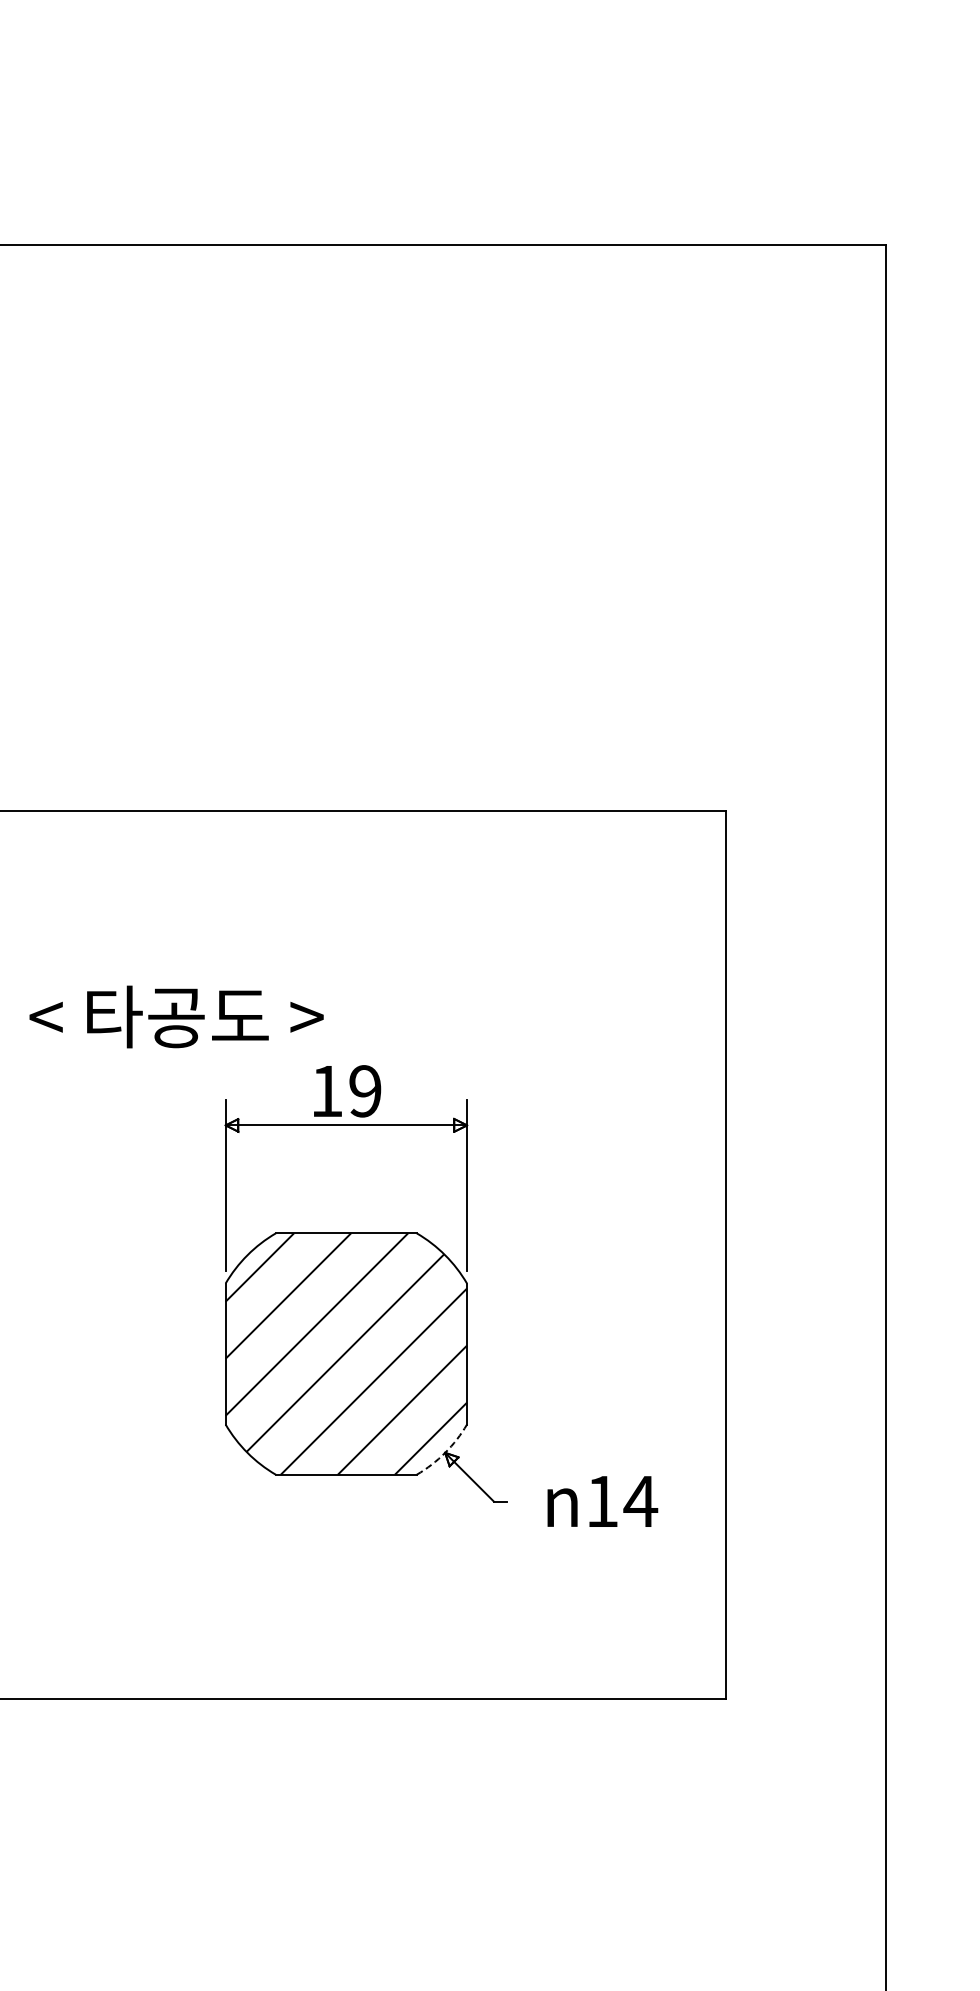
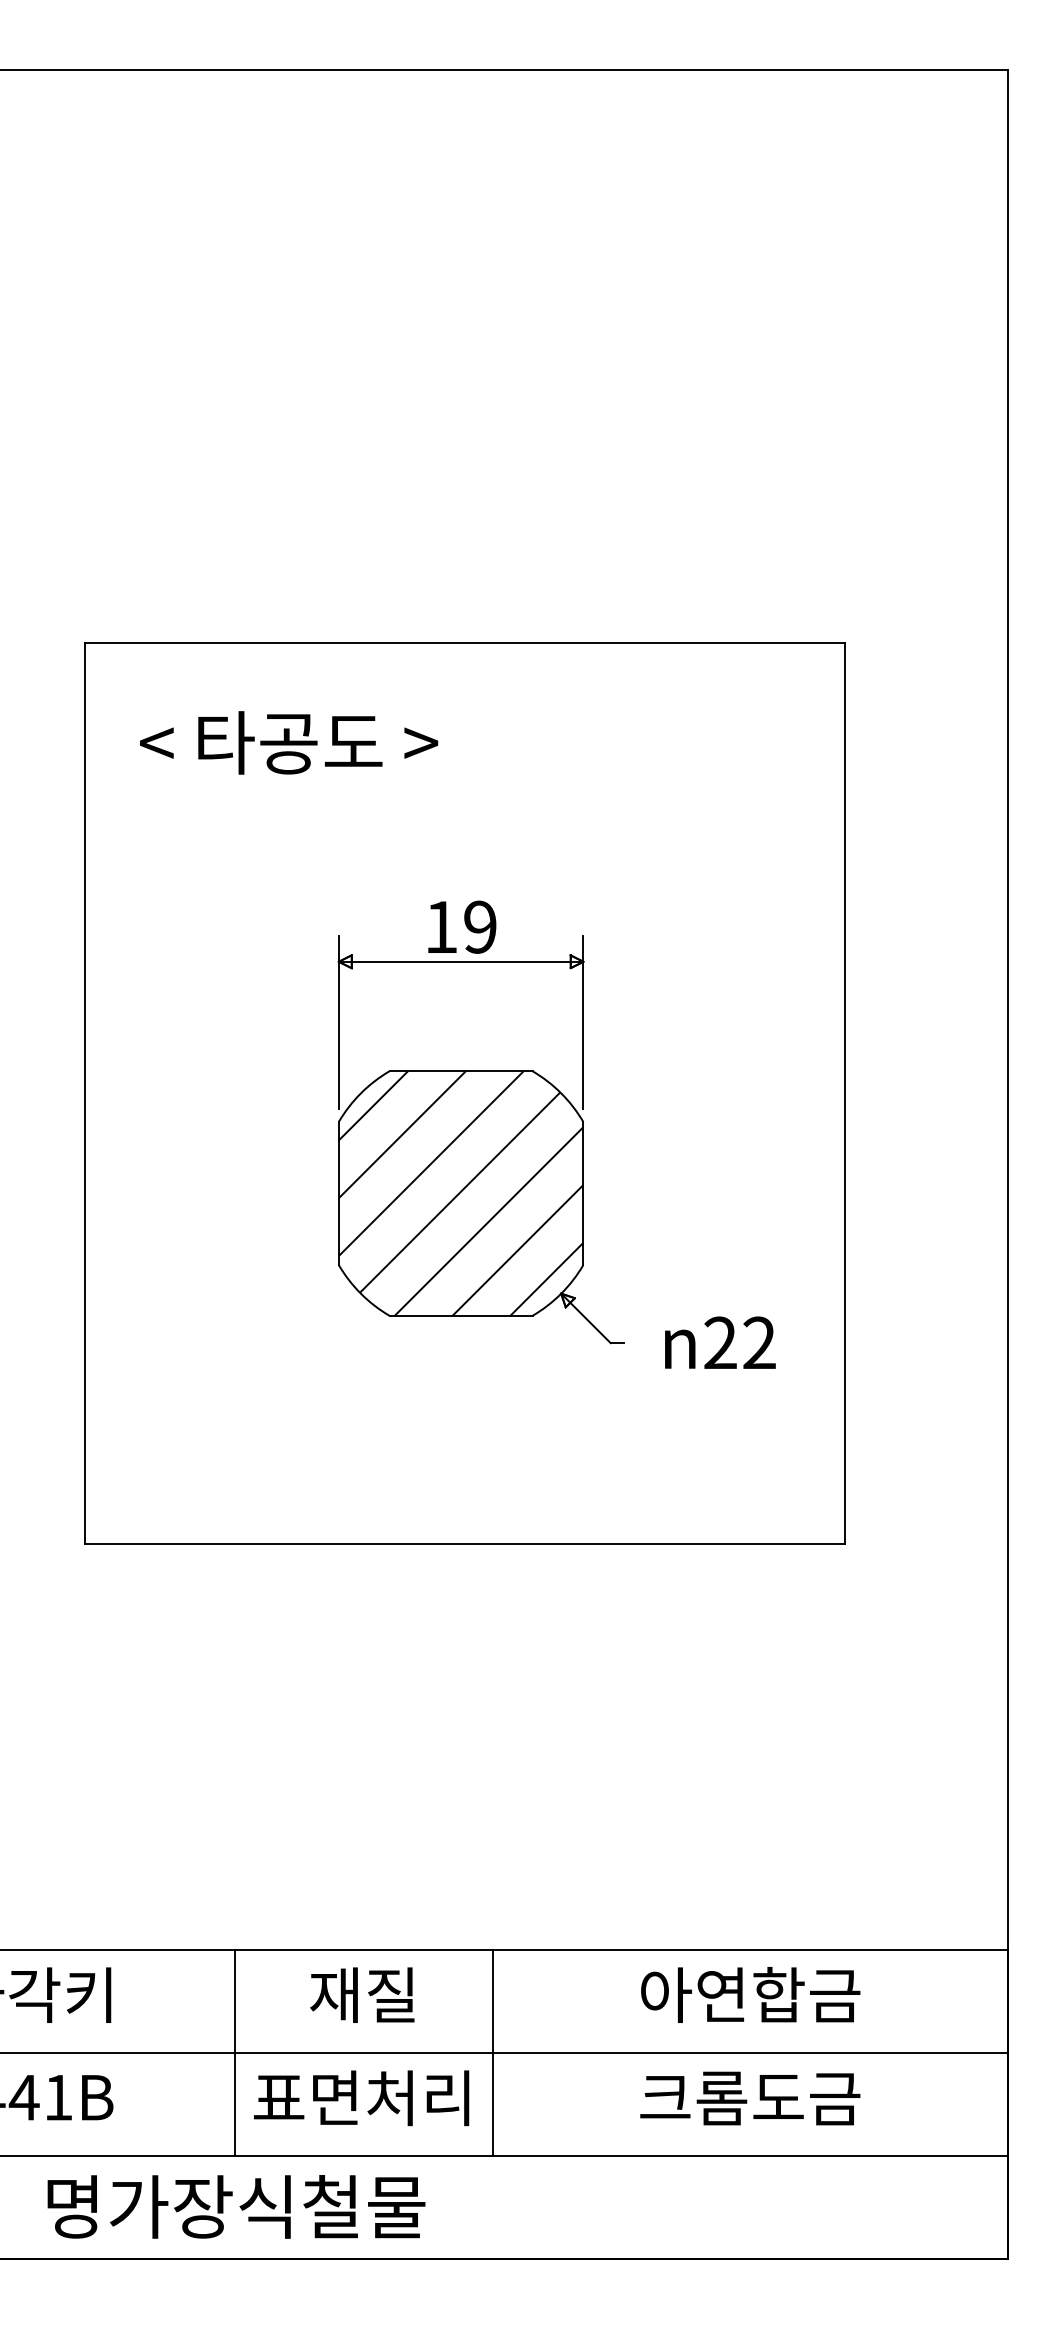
text: (177, 1016) -> (289, 742), moved
arc: (445, 1452) -> (561, 1293), dashed -> solid
text: (622, 1501) -> (740, 1342), 14 -> 22

